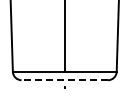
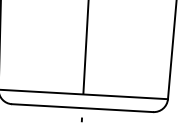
line: (64, 80) -> (82, 108), dashed -> solid

